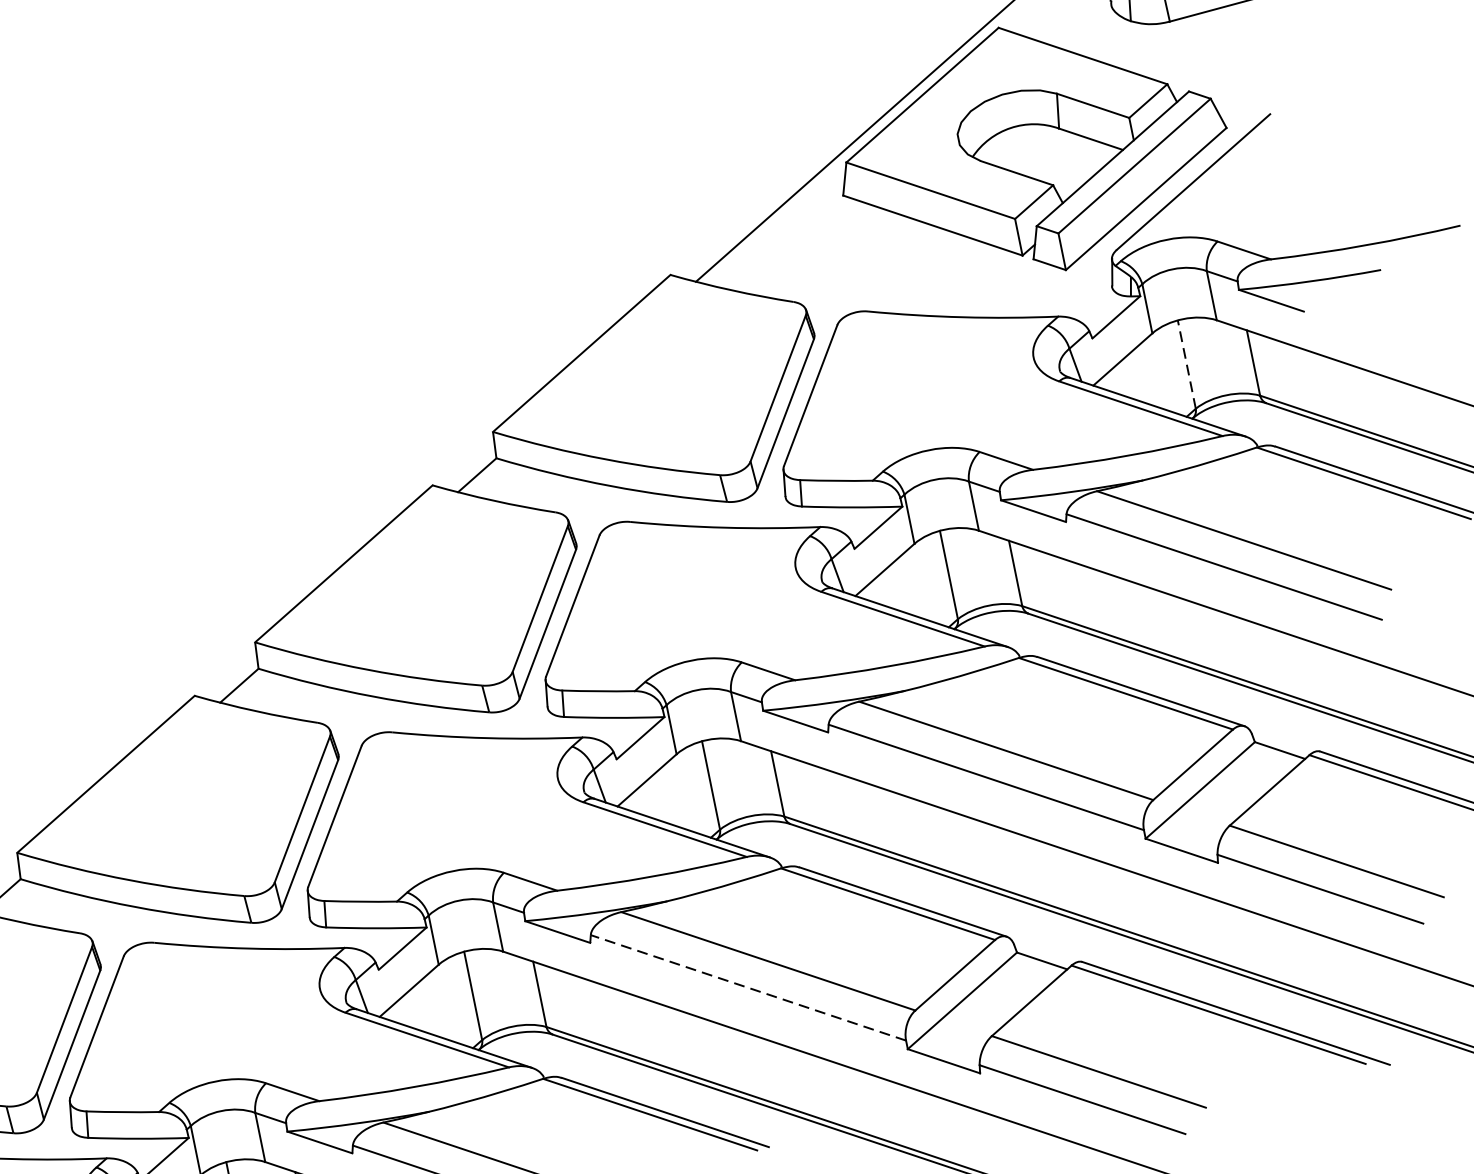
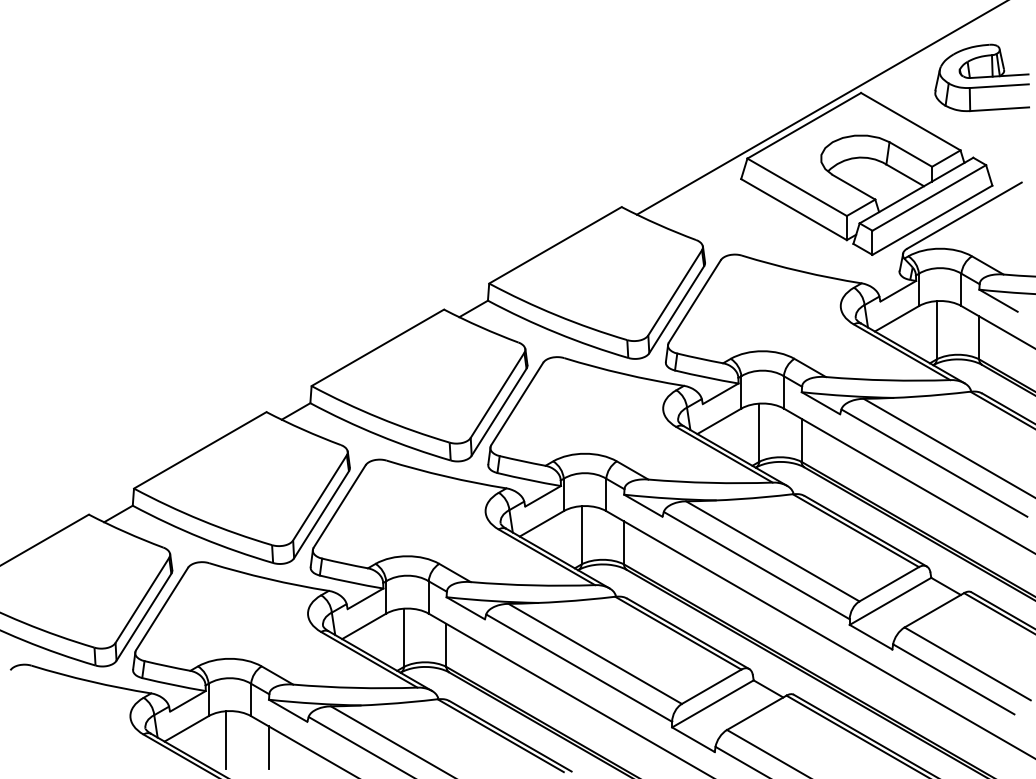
line: (1186, 363) -> (936, 329), dashed -> solid
line: (747, 987) -> (578, 667), dashed -> solid

